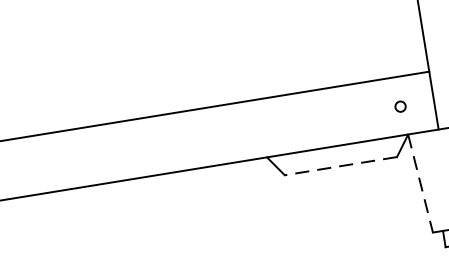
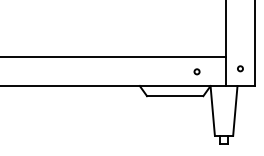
circle: (399, 106) -> (196, 71), moved
line: (339, 167) -> (174, 96), dashed -> solid
line: (420, 184) -> (212, 111), dashed -> solid

